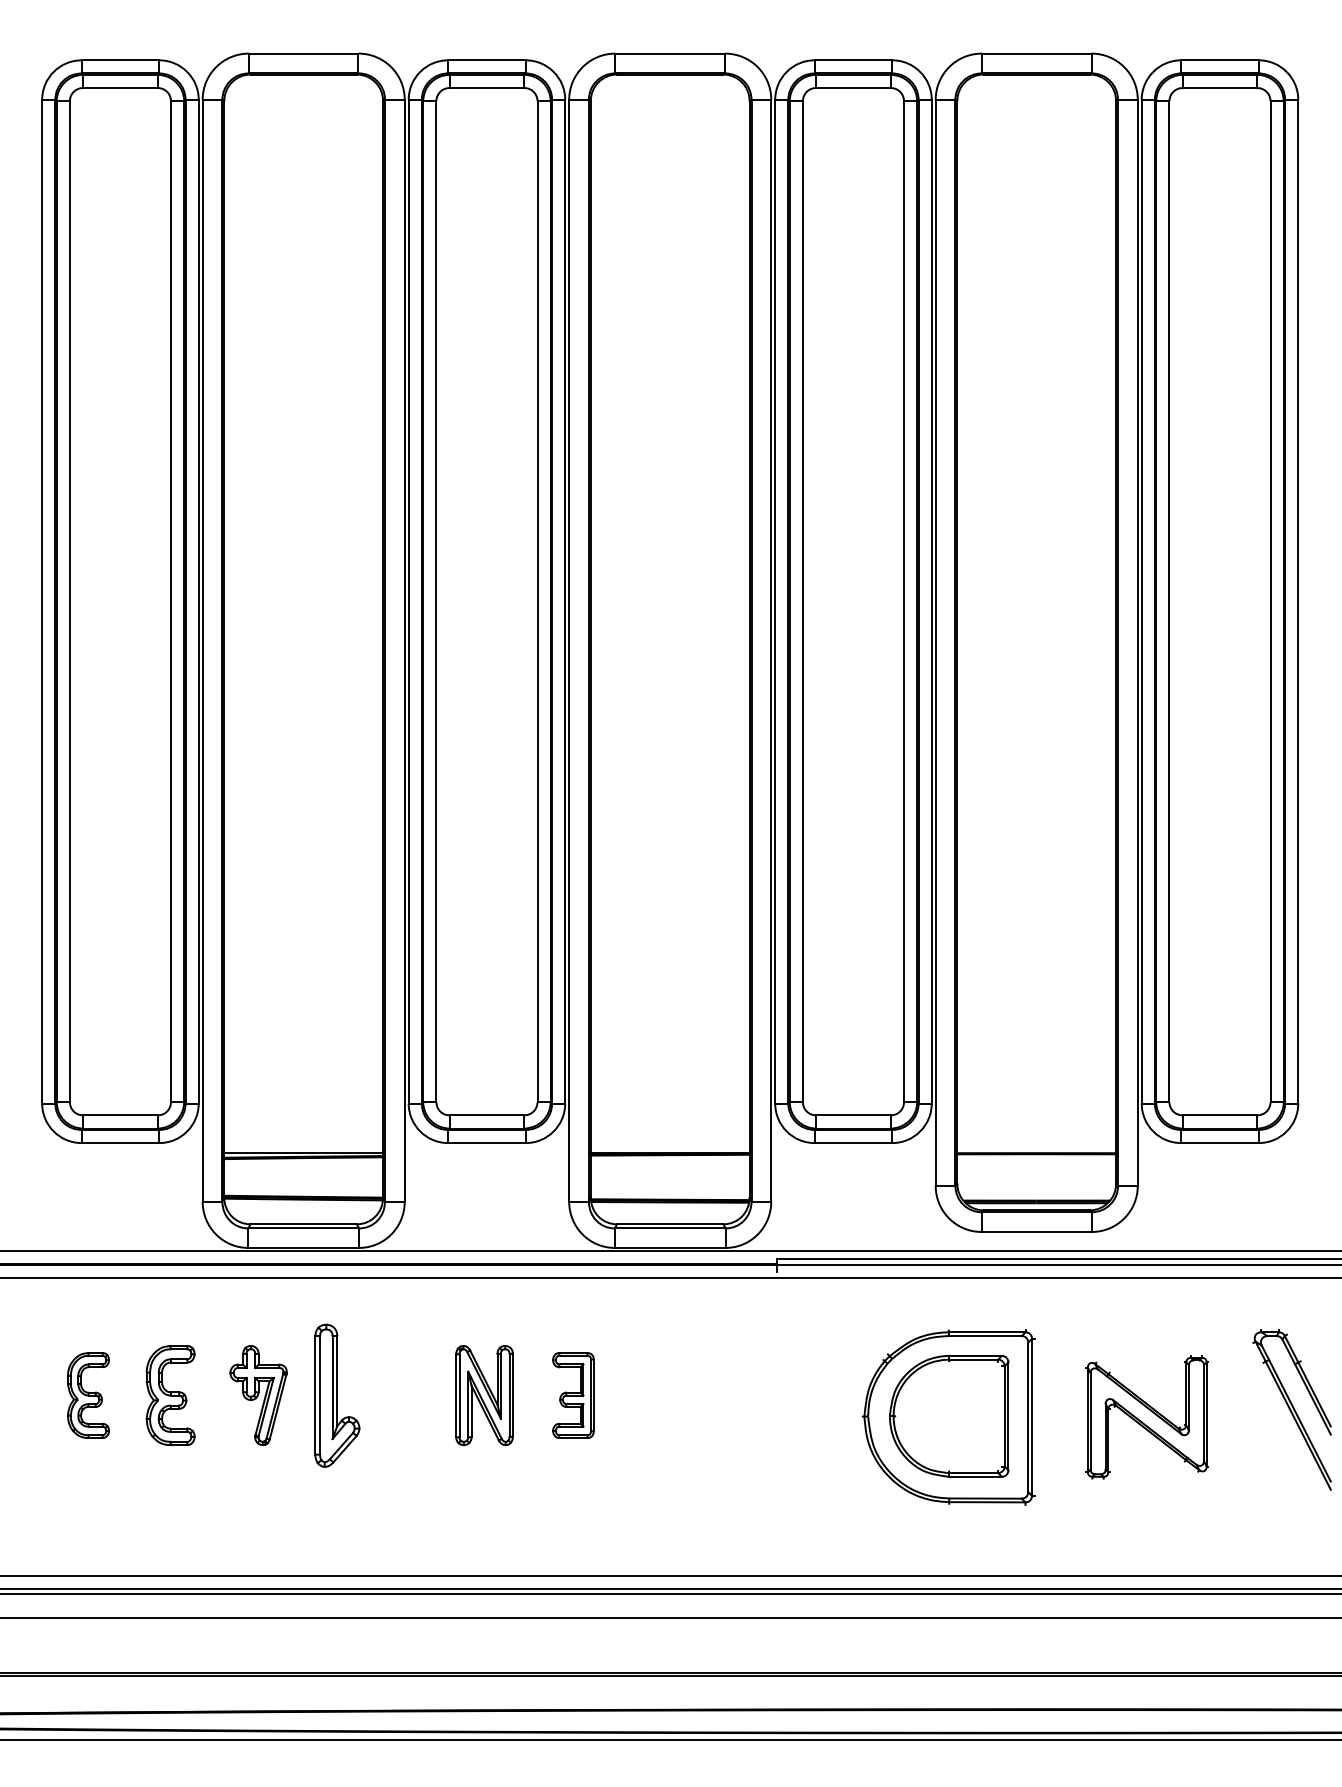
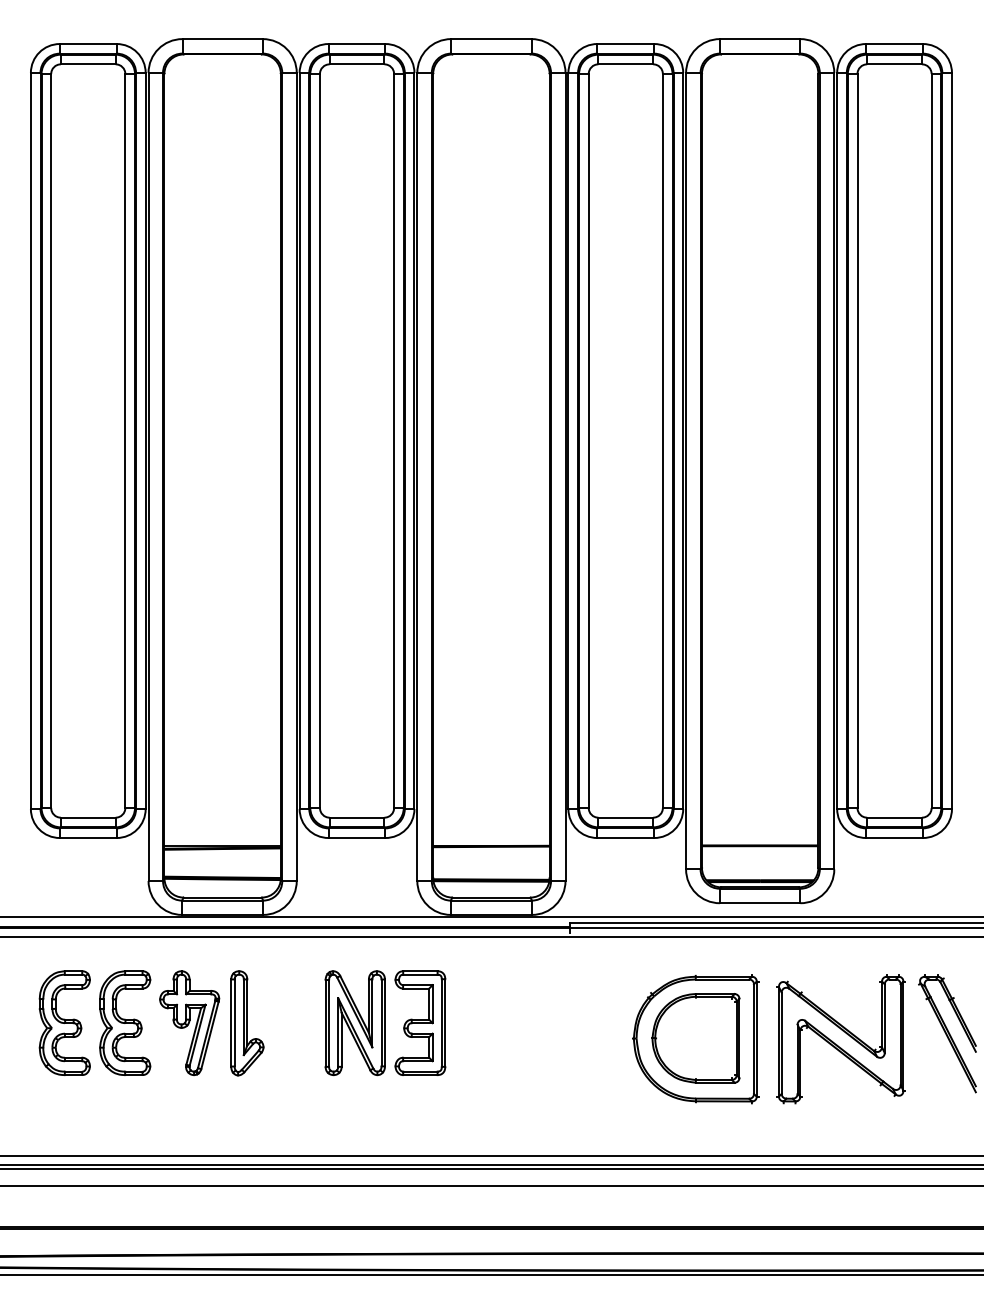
part: (88, 1395) -> (64, 1023), size x1.67
part: (170, 1395) -> (124, 1023), size x1.43
part: (258, 1395) -> (189, 1023), size x1.43
part: (484, 1395) -> (355, 1023), size x1.43
part: (573, 1395) -> (420, 1023), size x1.67
part: (1147, 1417) -> (841, 1039), size x1.43

